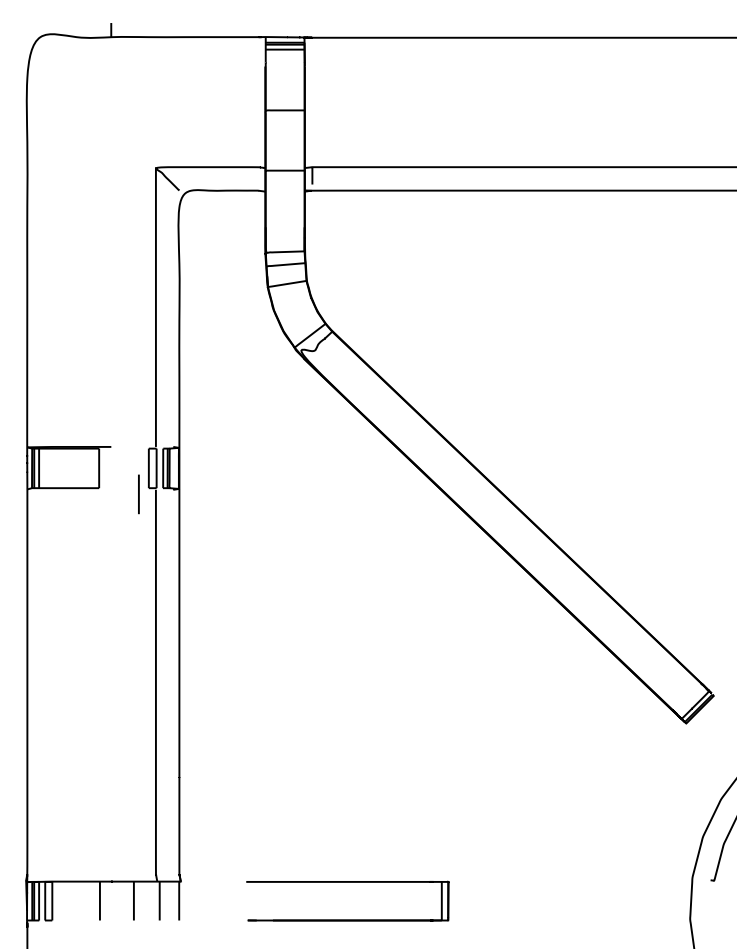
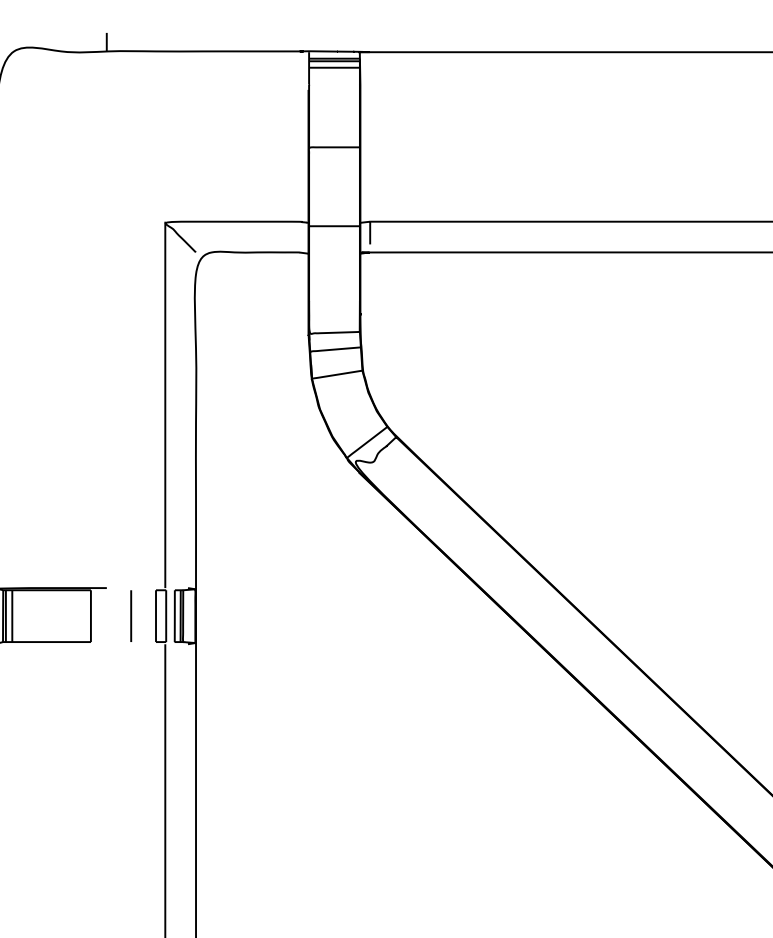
line: (138, 494) -> (130, 616), moved

